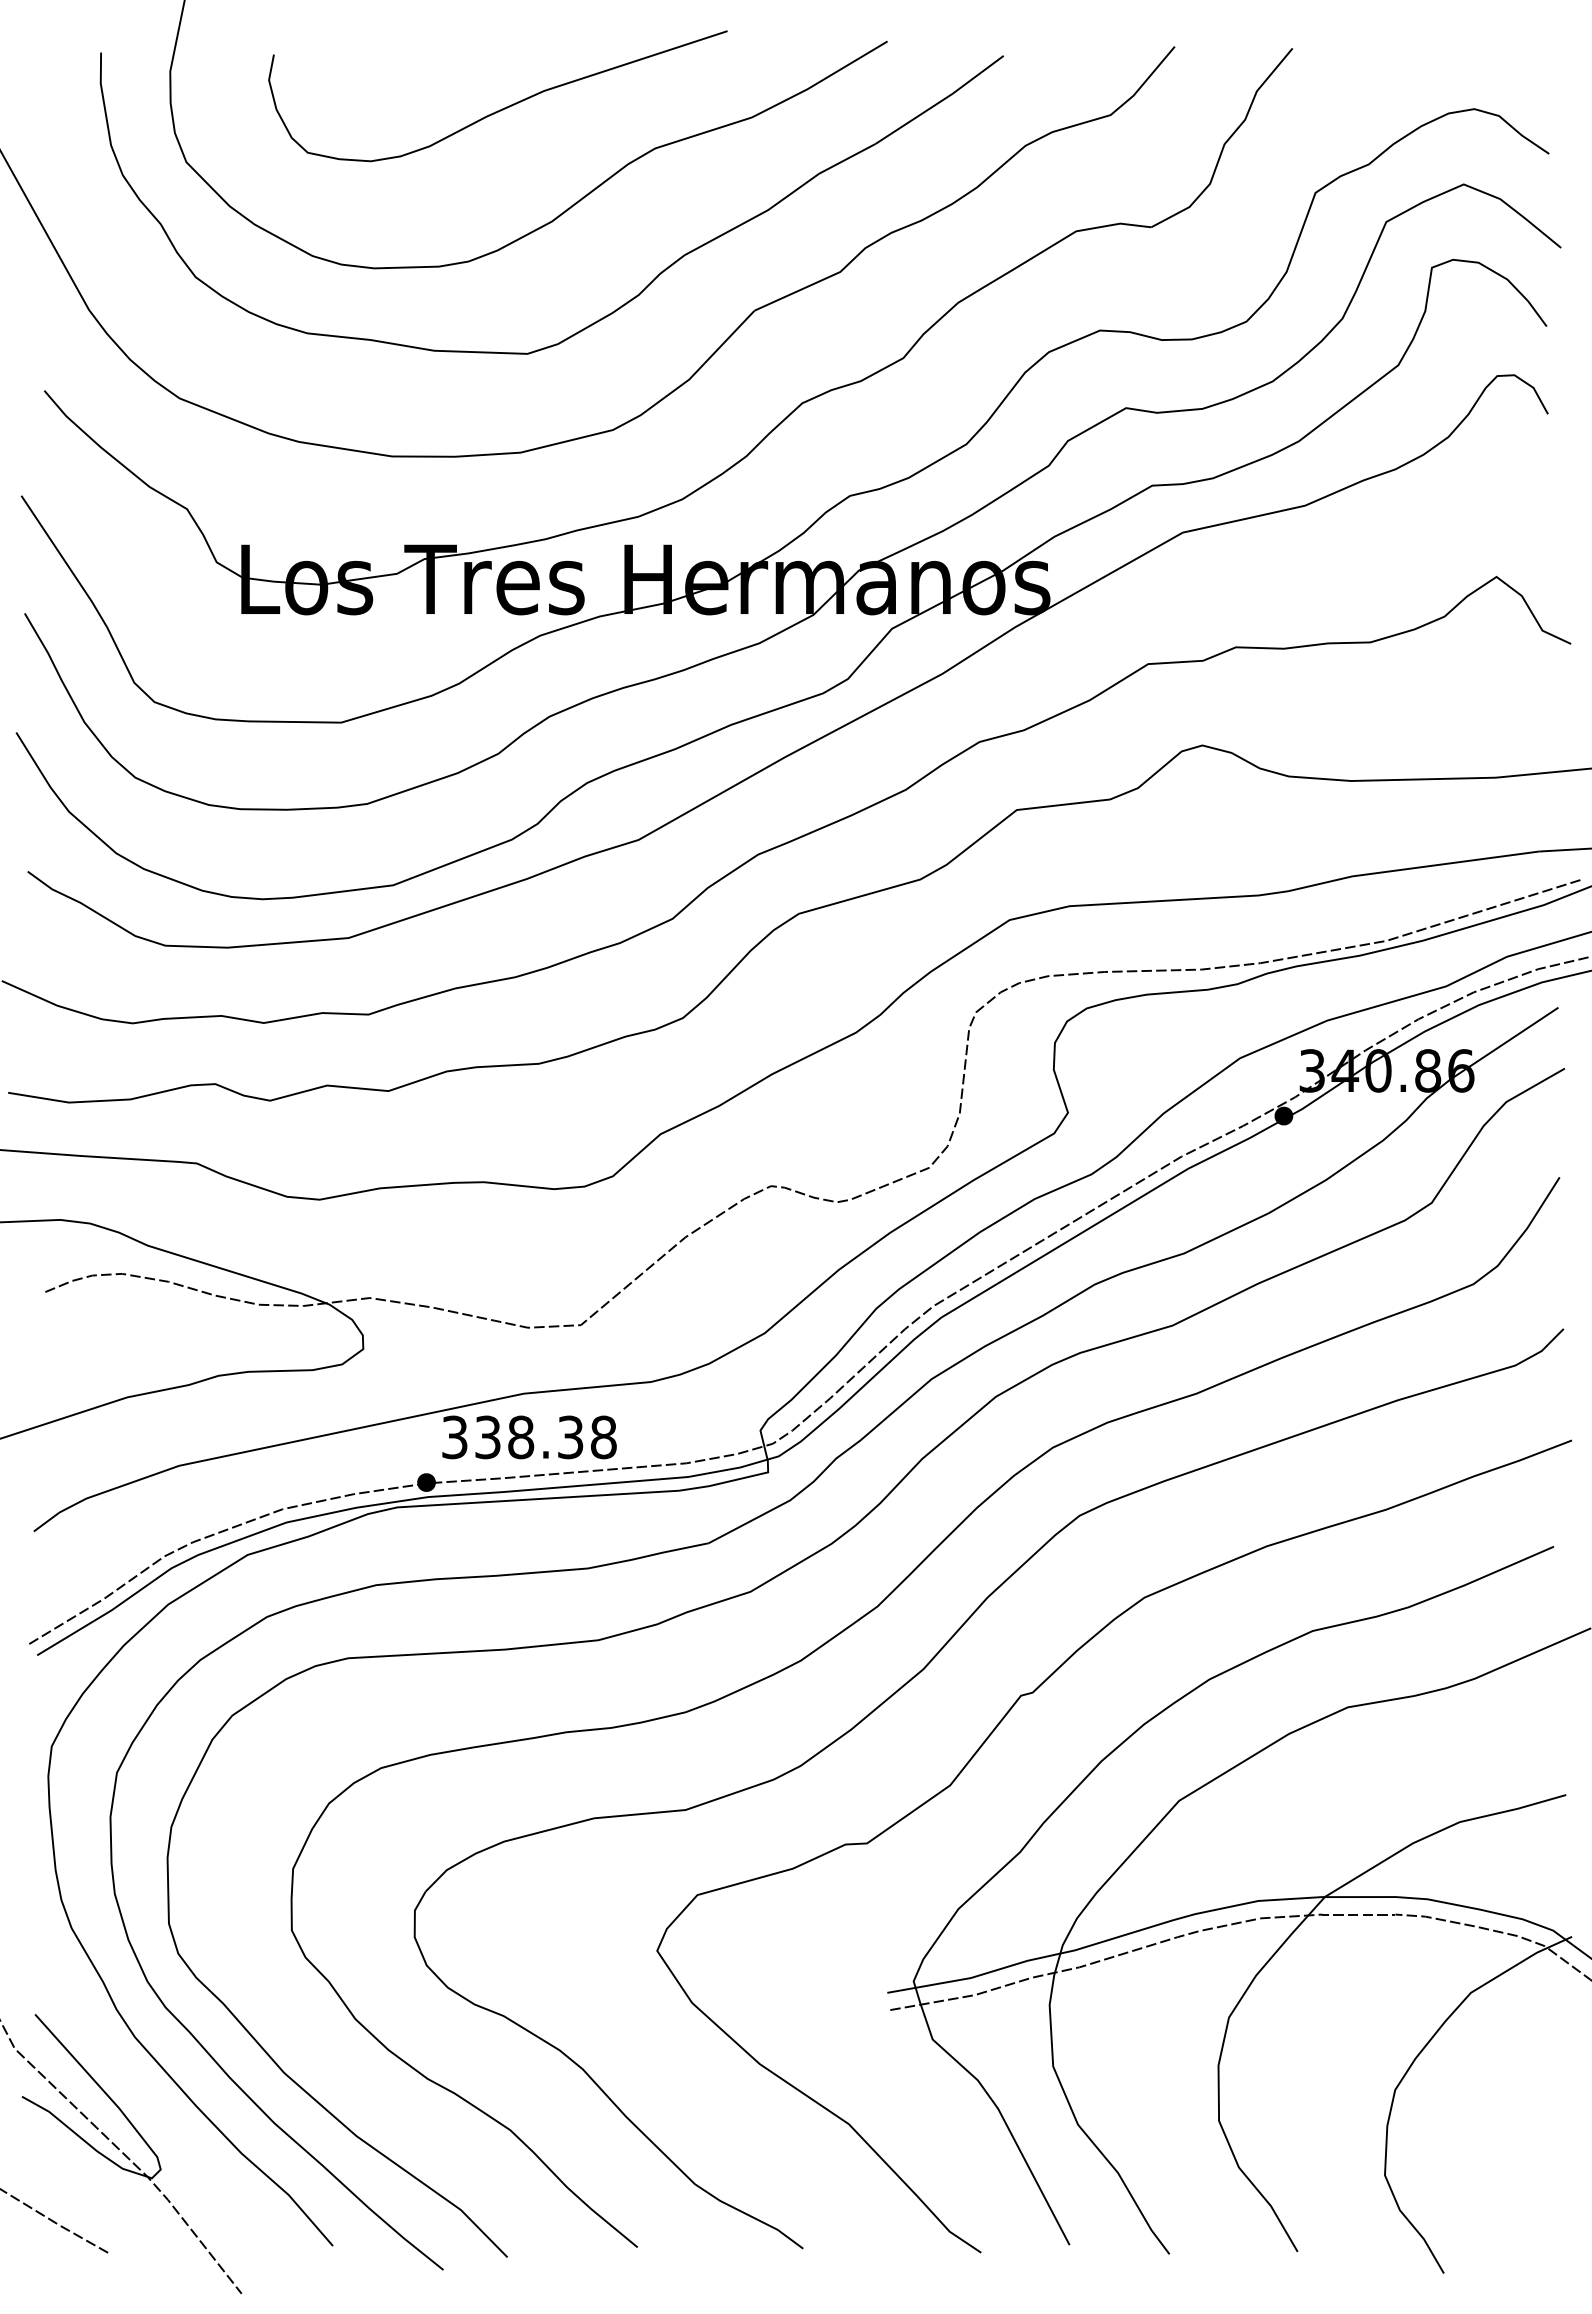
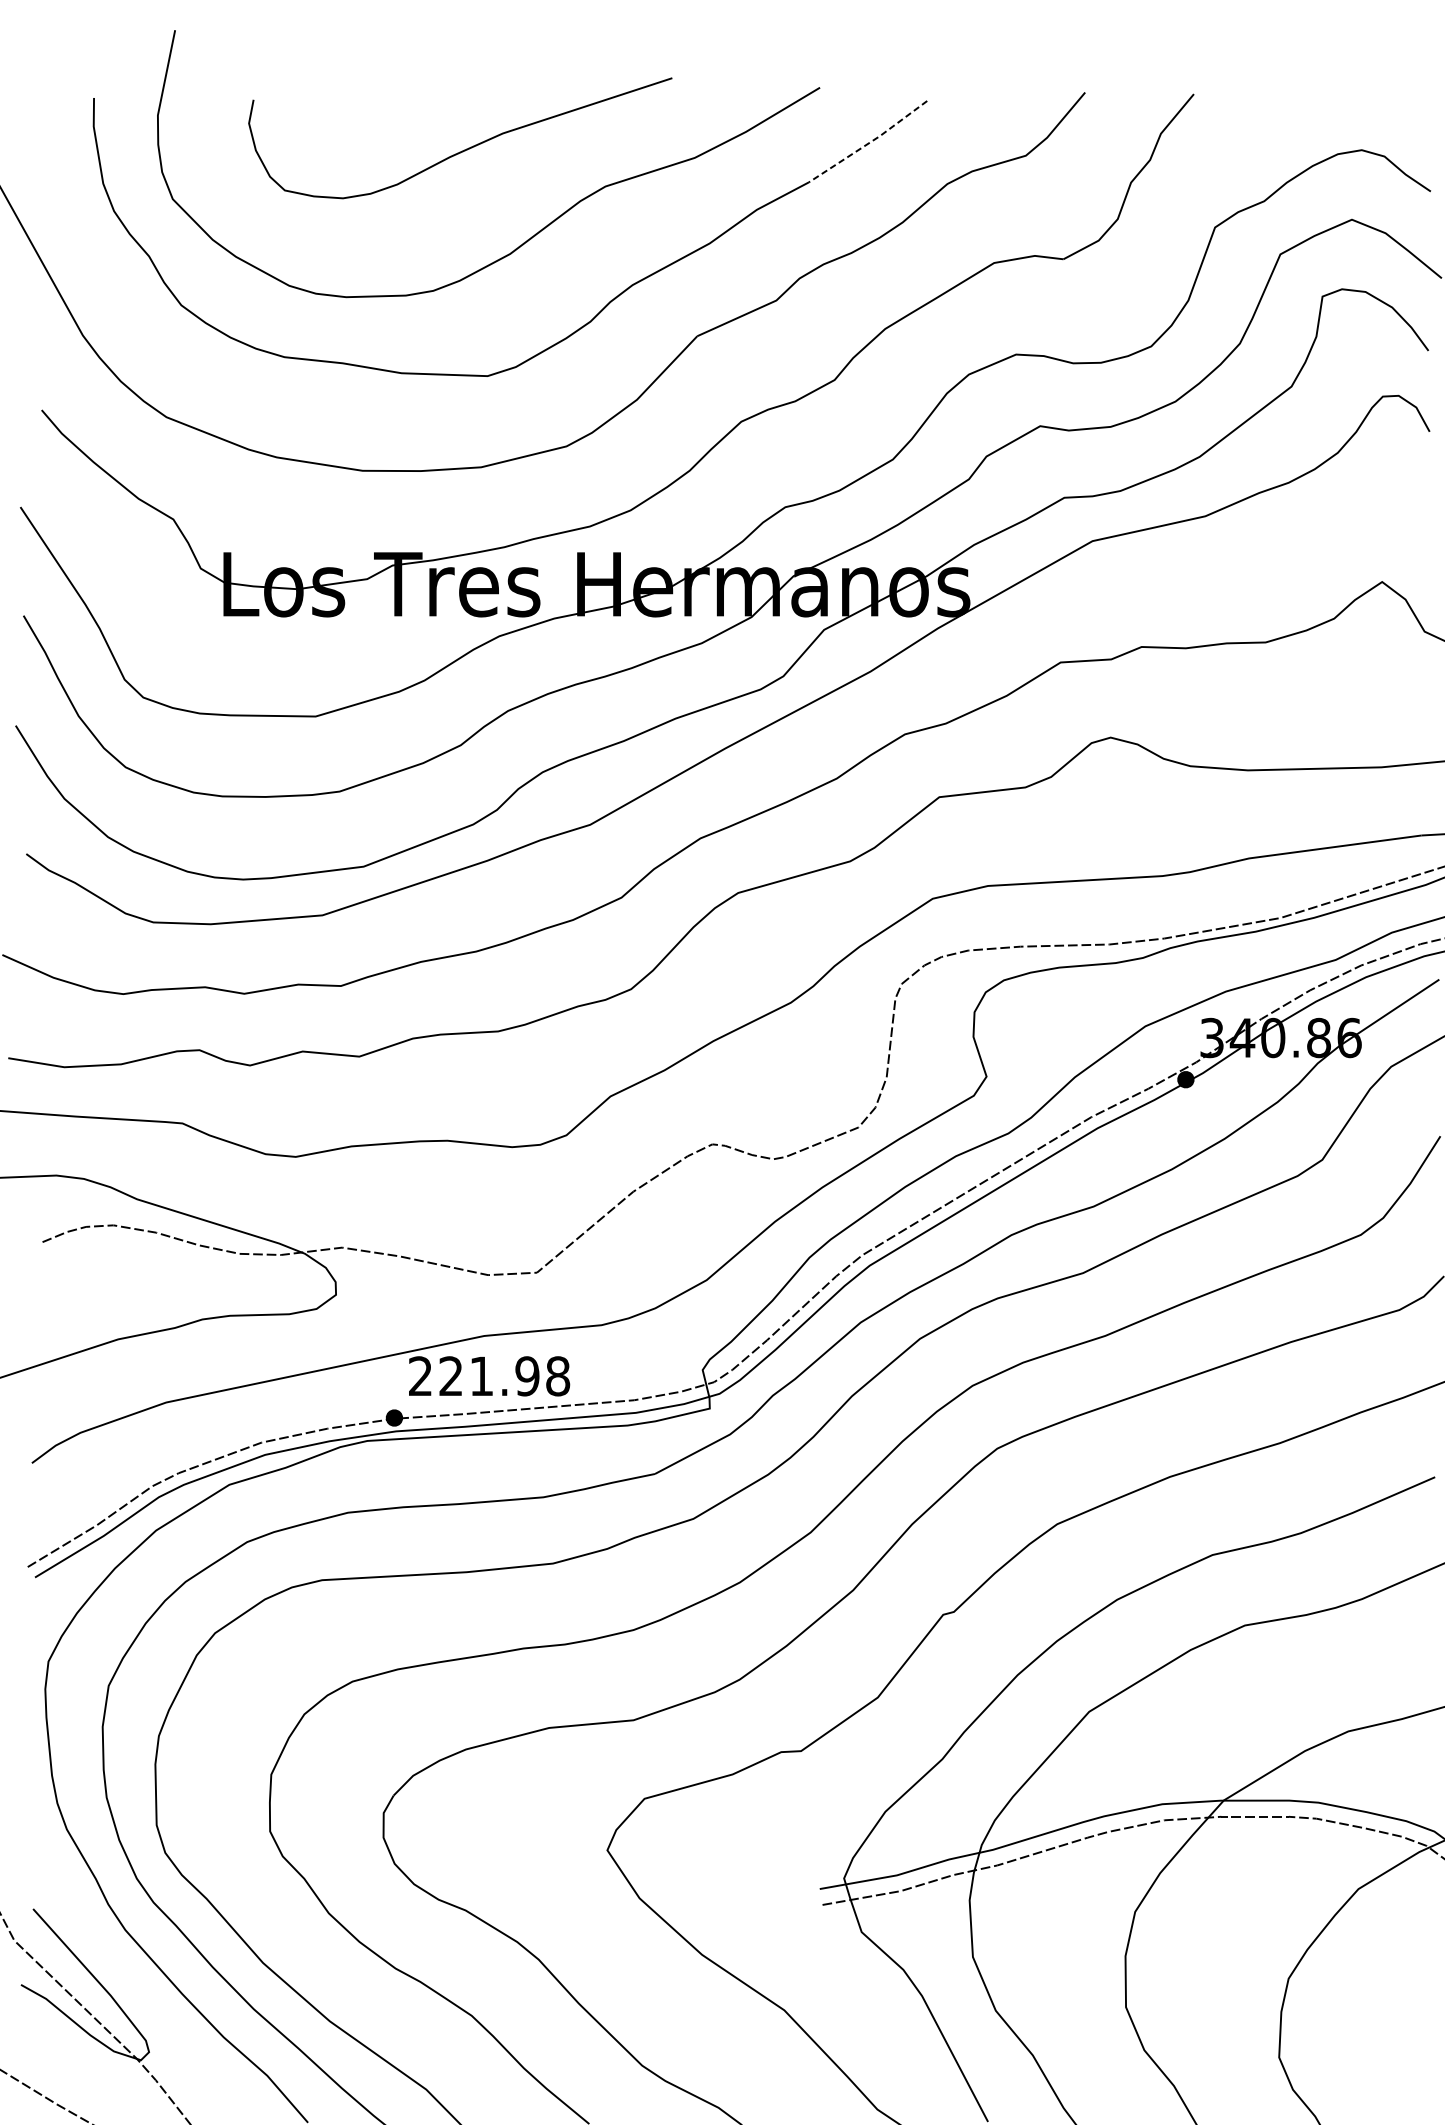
line: (940, 101) -> (868, 143), solid -> dashed
text: (512, 1437) -> (473, 1376), 338.38 -> 221.98

